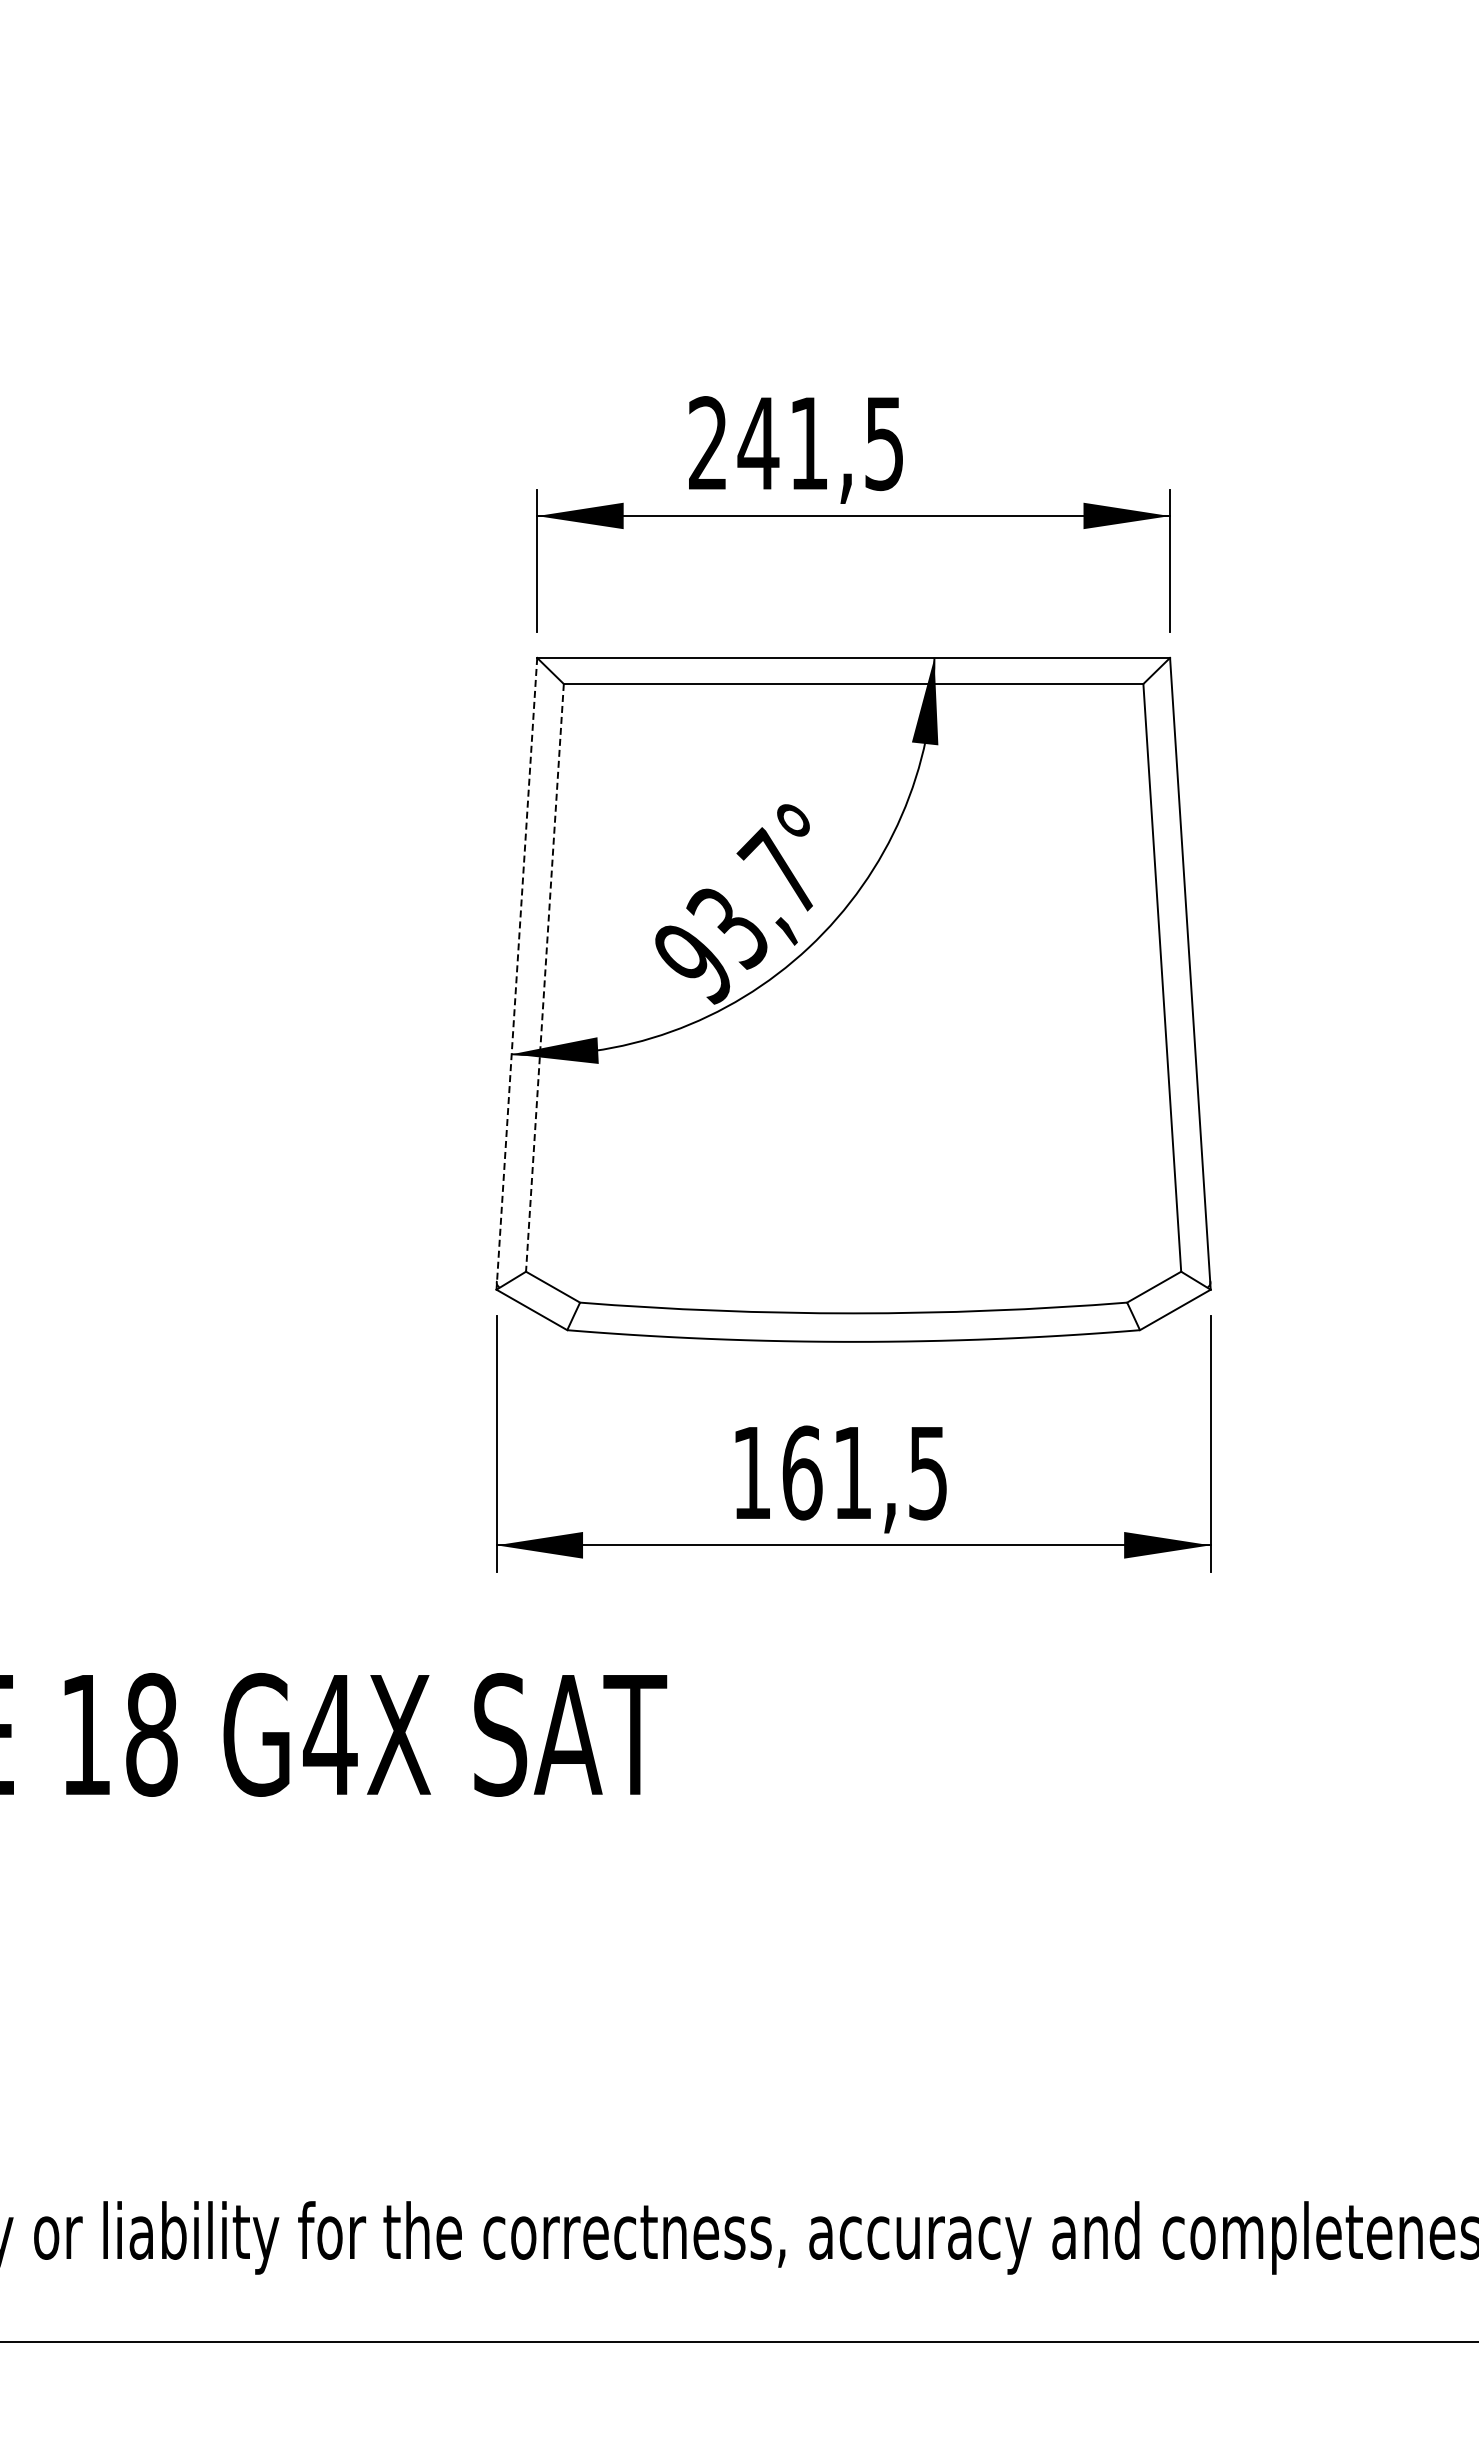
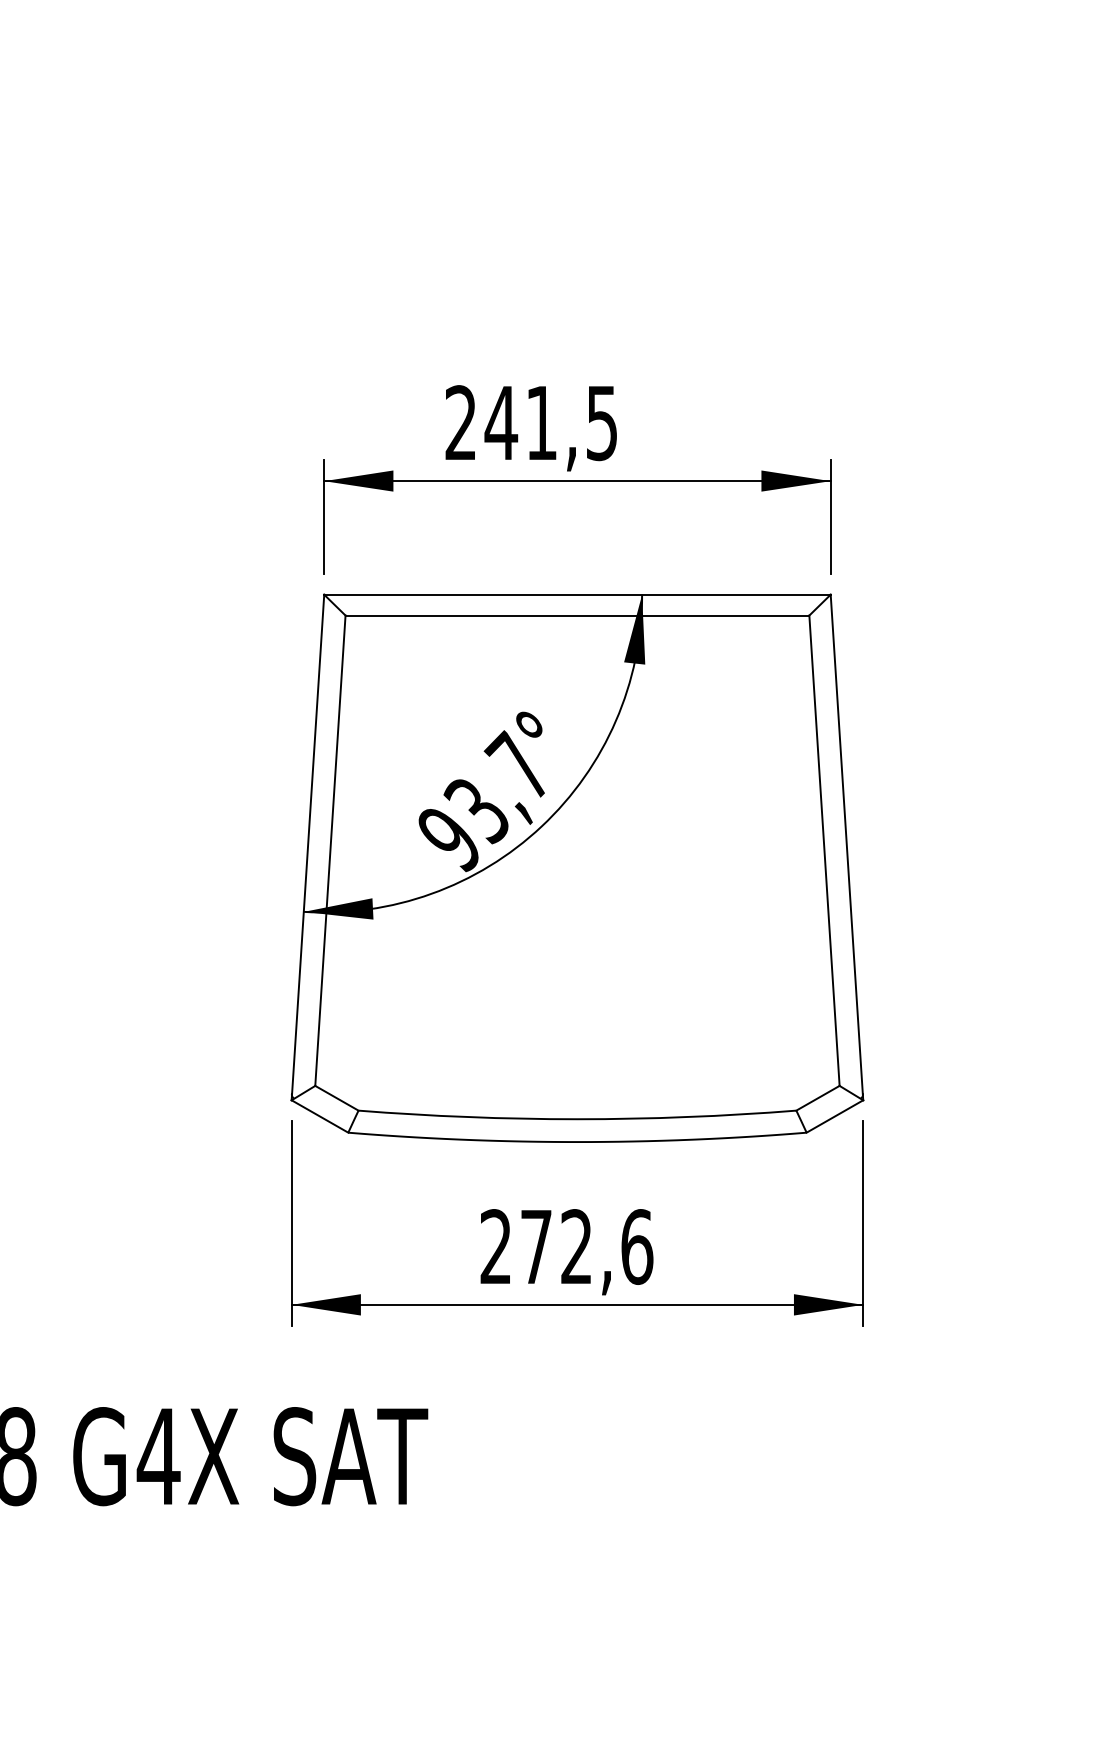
line: (516, 973) -> (307, 847), dashed -> solid
line: (544, 978) -> (330, 851), dashed -> solid
text: (840, 1472) -> (566, 1246), 161,5 -> 272,6

